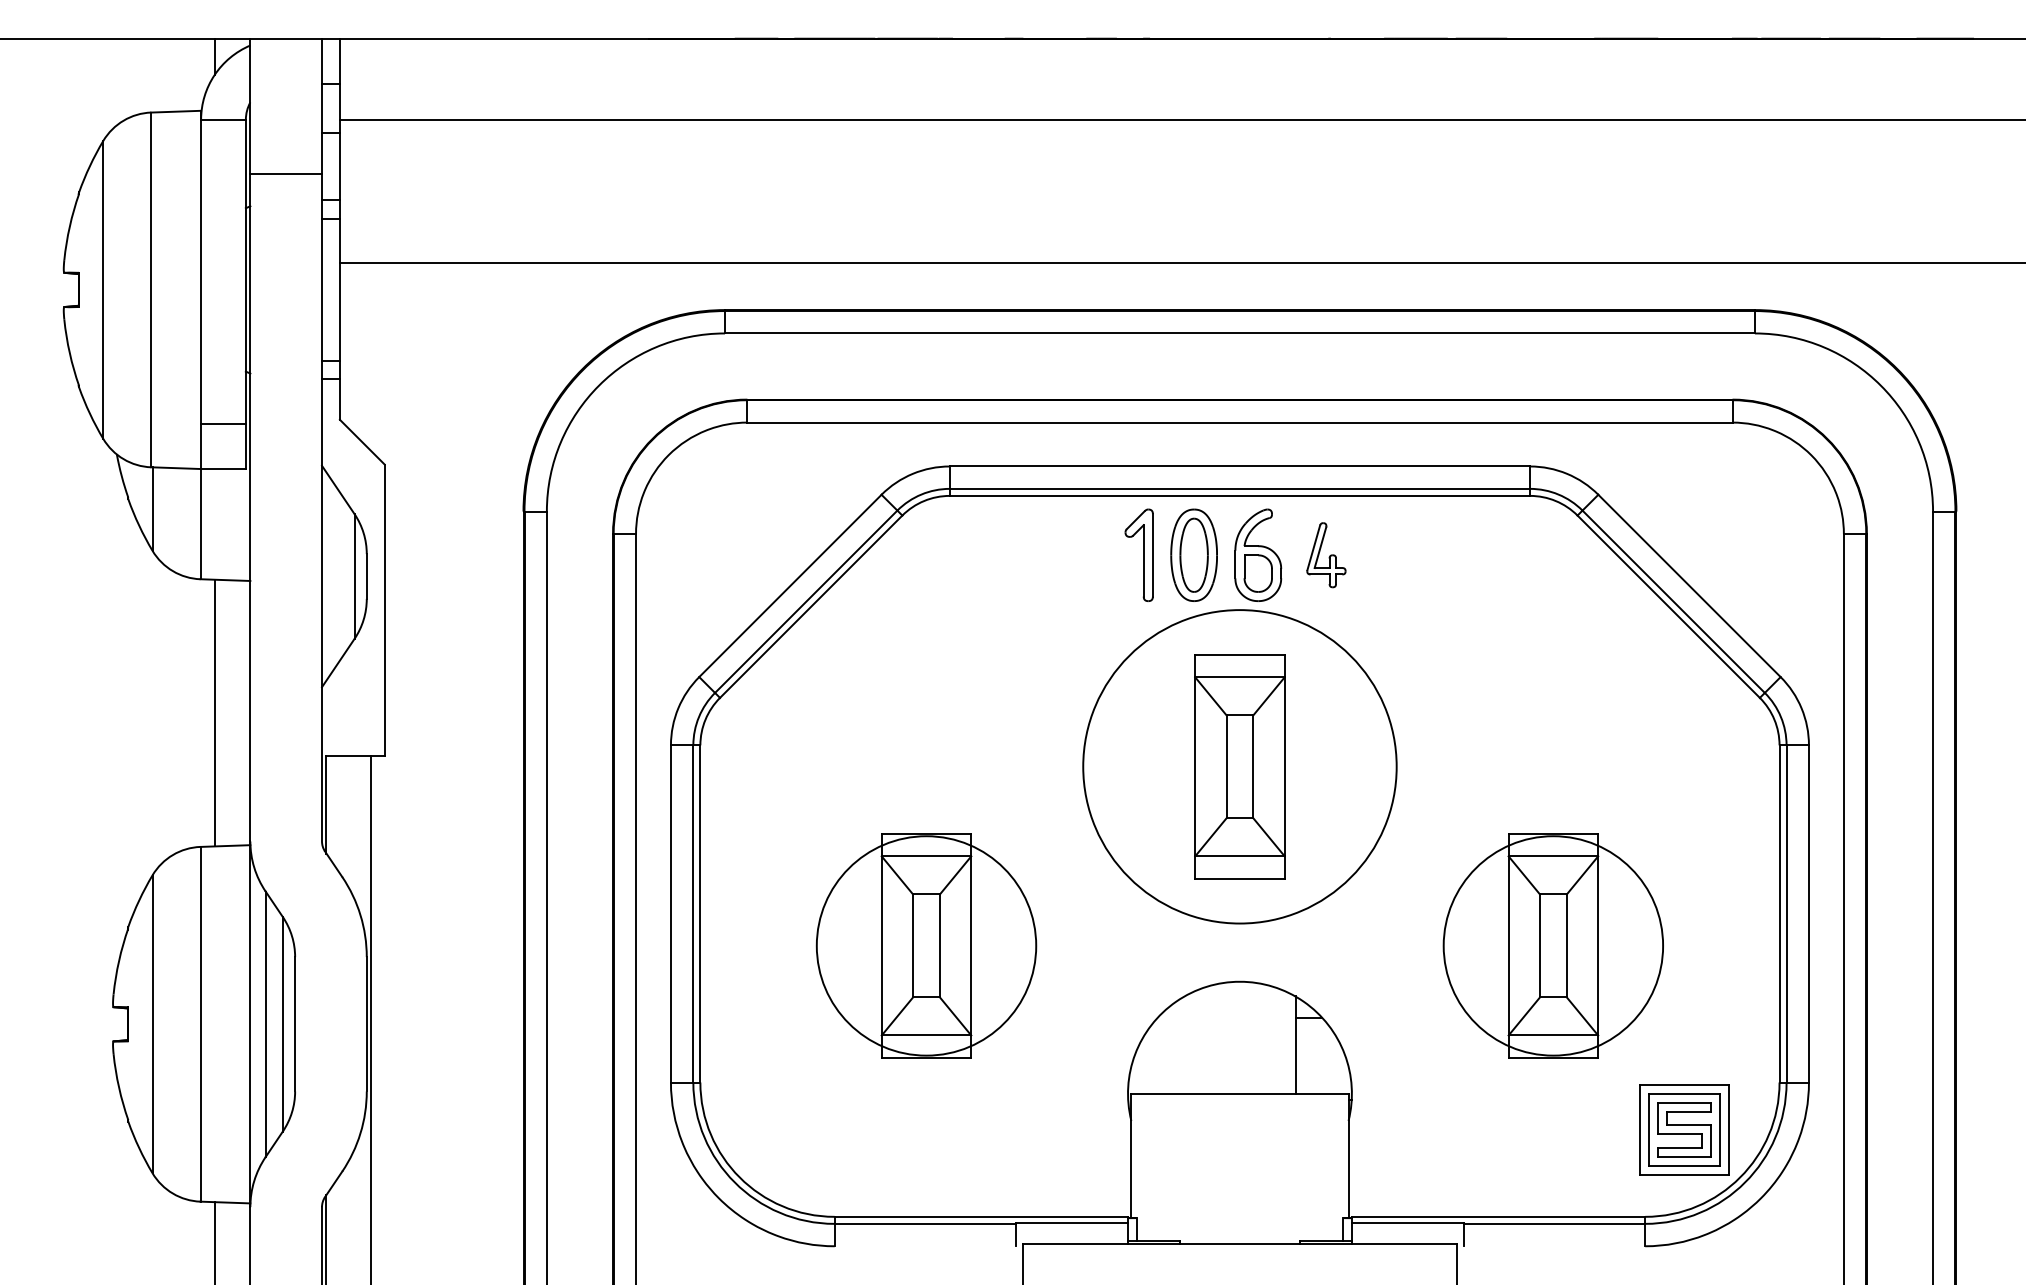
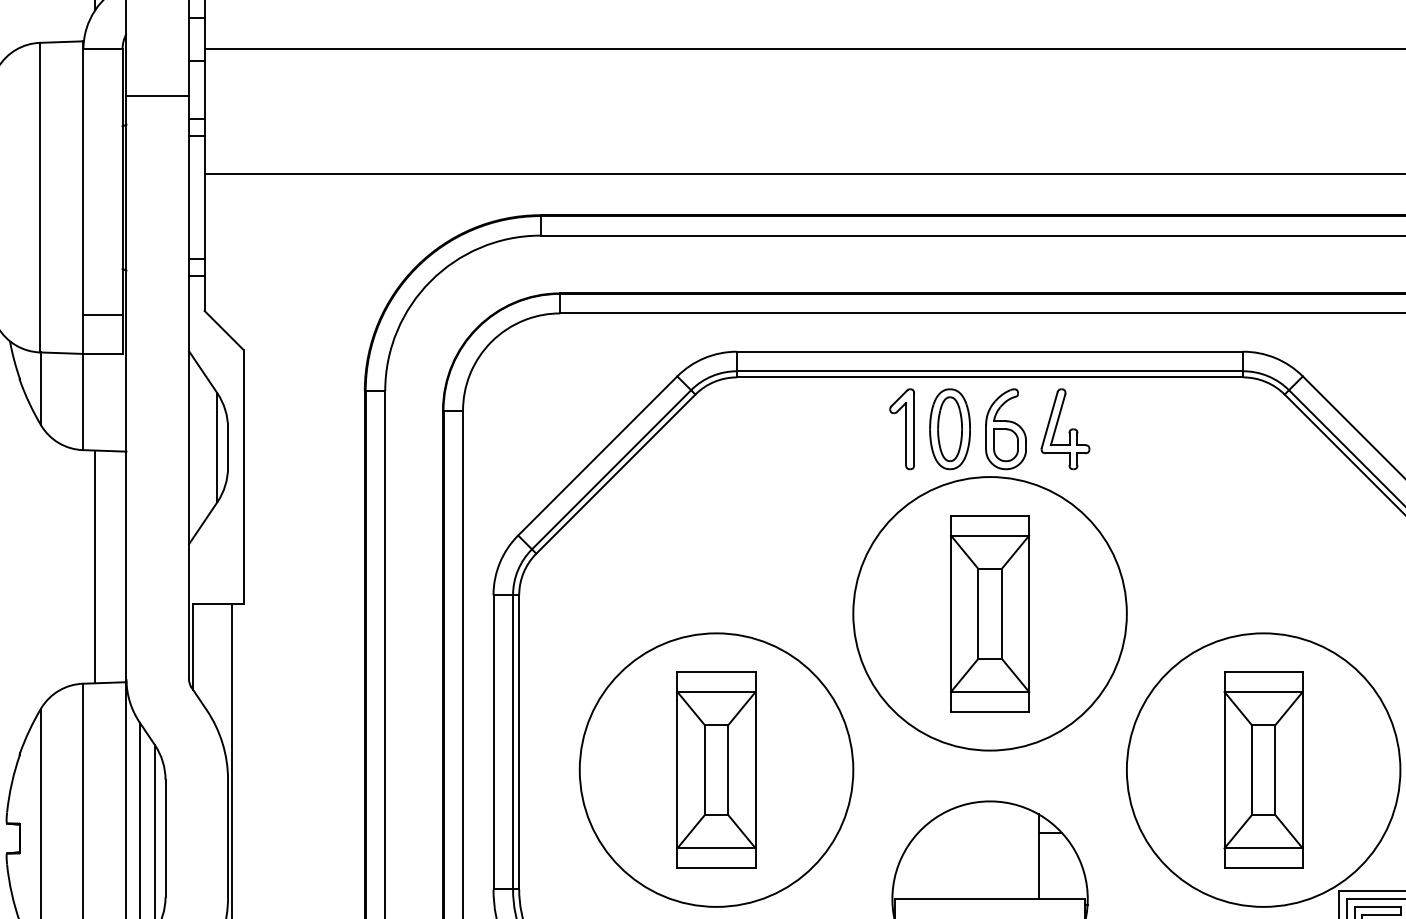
part: (1326, 554) -> (1065, 428), size x1.43
circle: (926, 945) -> (716, 769), size x1.43
circle: (1553, 945) -> (1263, 769), size x1.43

